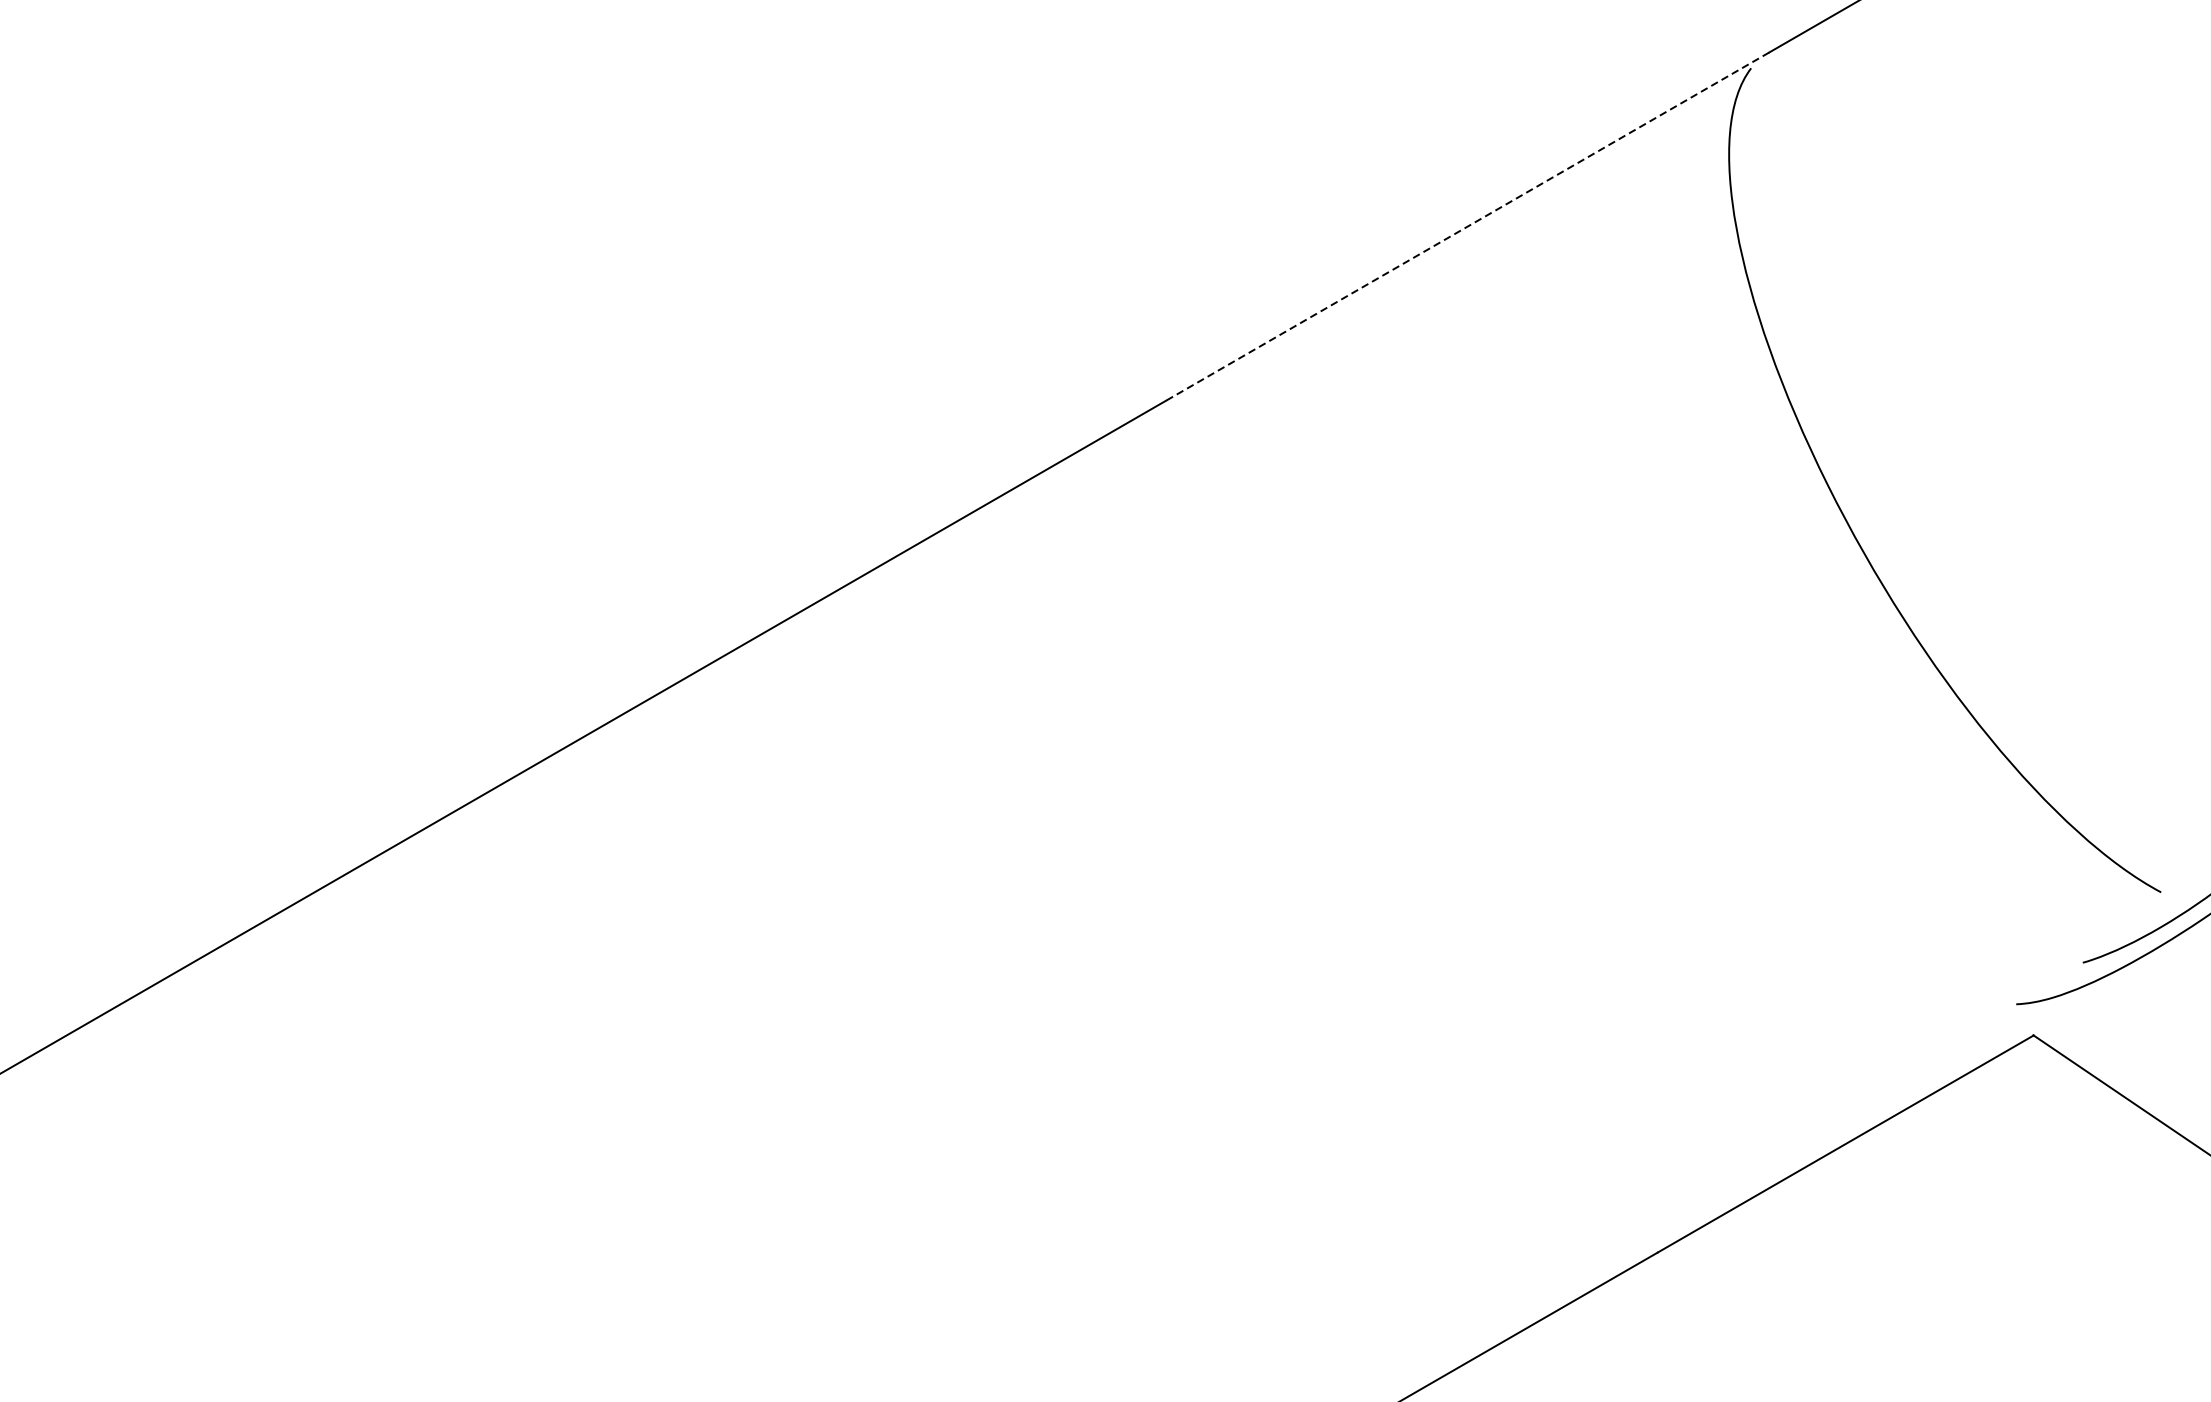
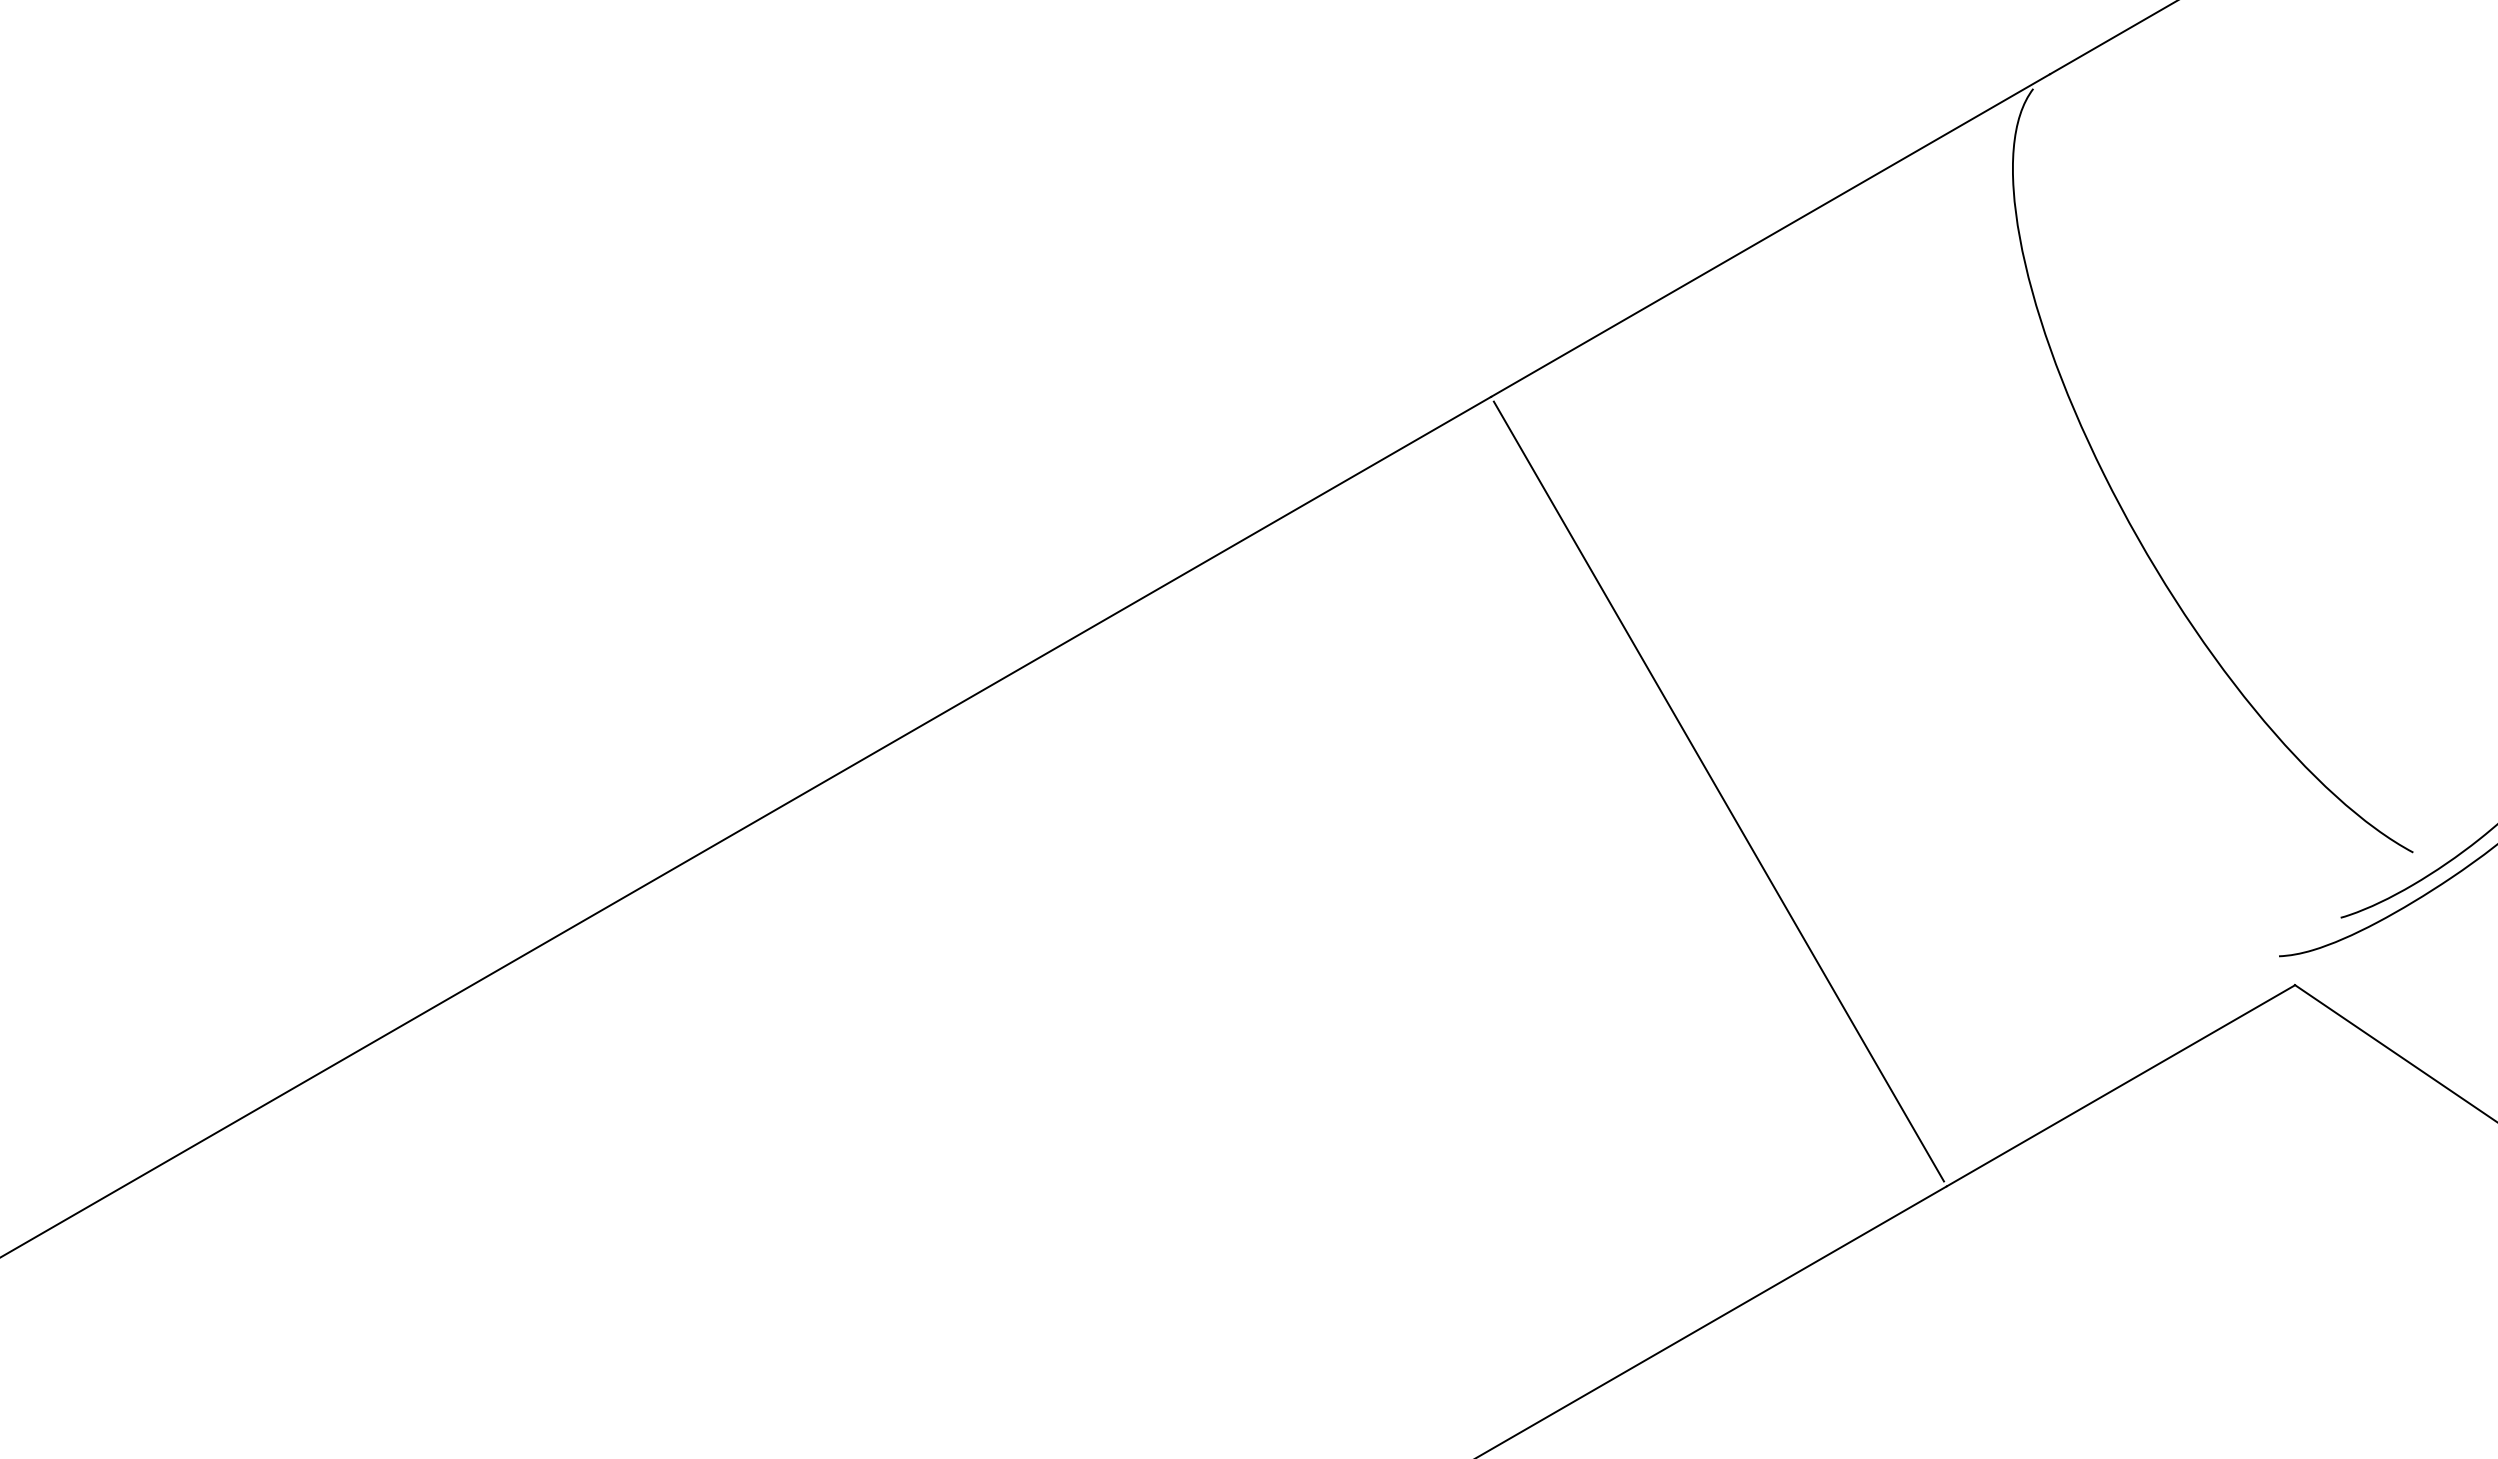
line: (1467, 226) -> (1770, 235), dashed -> solid
line: (1411, 826) -> (1718, 791), added

